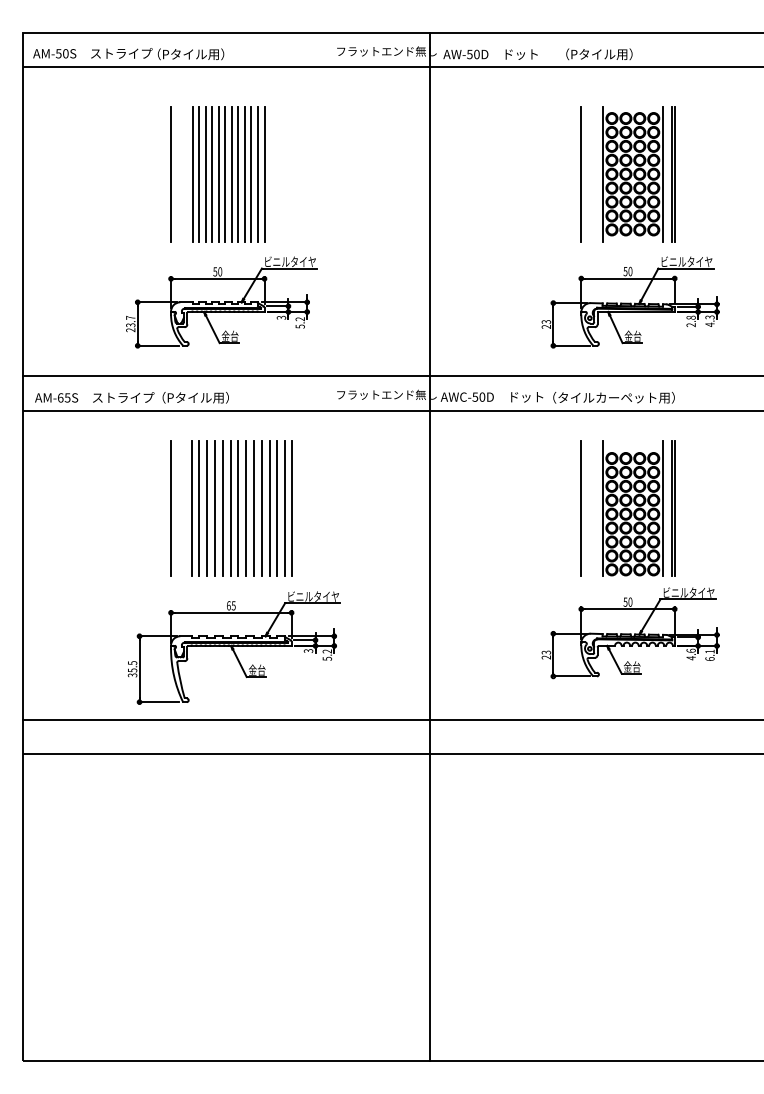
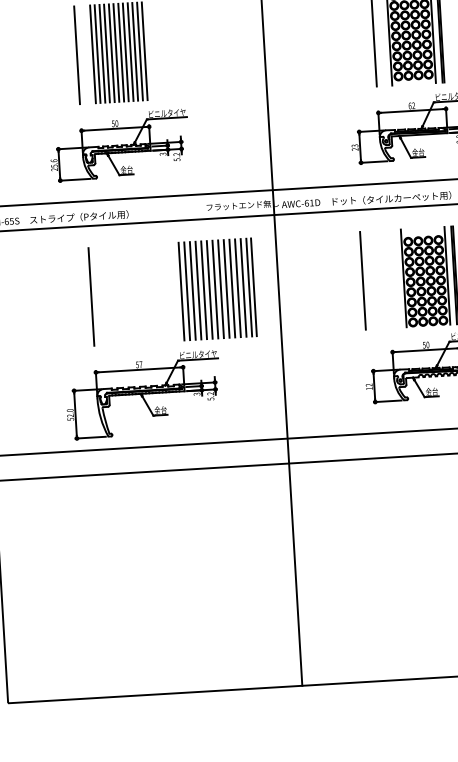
text: (627, 271) -> (411, 105), 50 -> 62
text: (130, 320) -> (54, 162), 23.7 -> 25.6
text: (478, 396) -> (309, 202), AWC-50D -> AWC-61D
part: (241, 508) -> (217, 289), moved
line: (580, 508) -> (362, 280), moved
text: (230, 605) -> (138, 364), 65 -> 57
text: (546, 654) -> (369, 386), 23 -> 12
text: (132, 669) -> (70, 415), 35.5 -> 52.0

